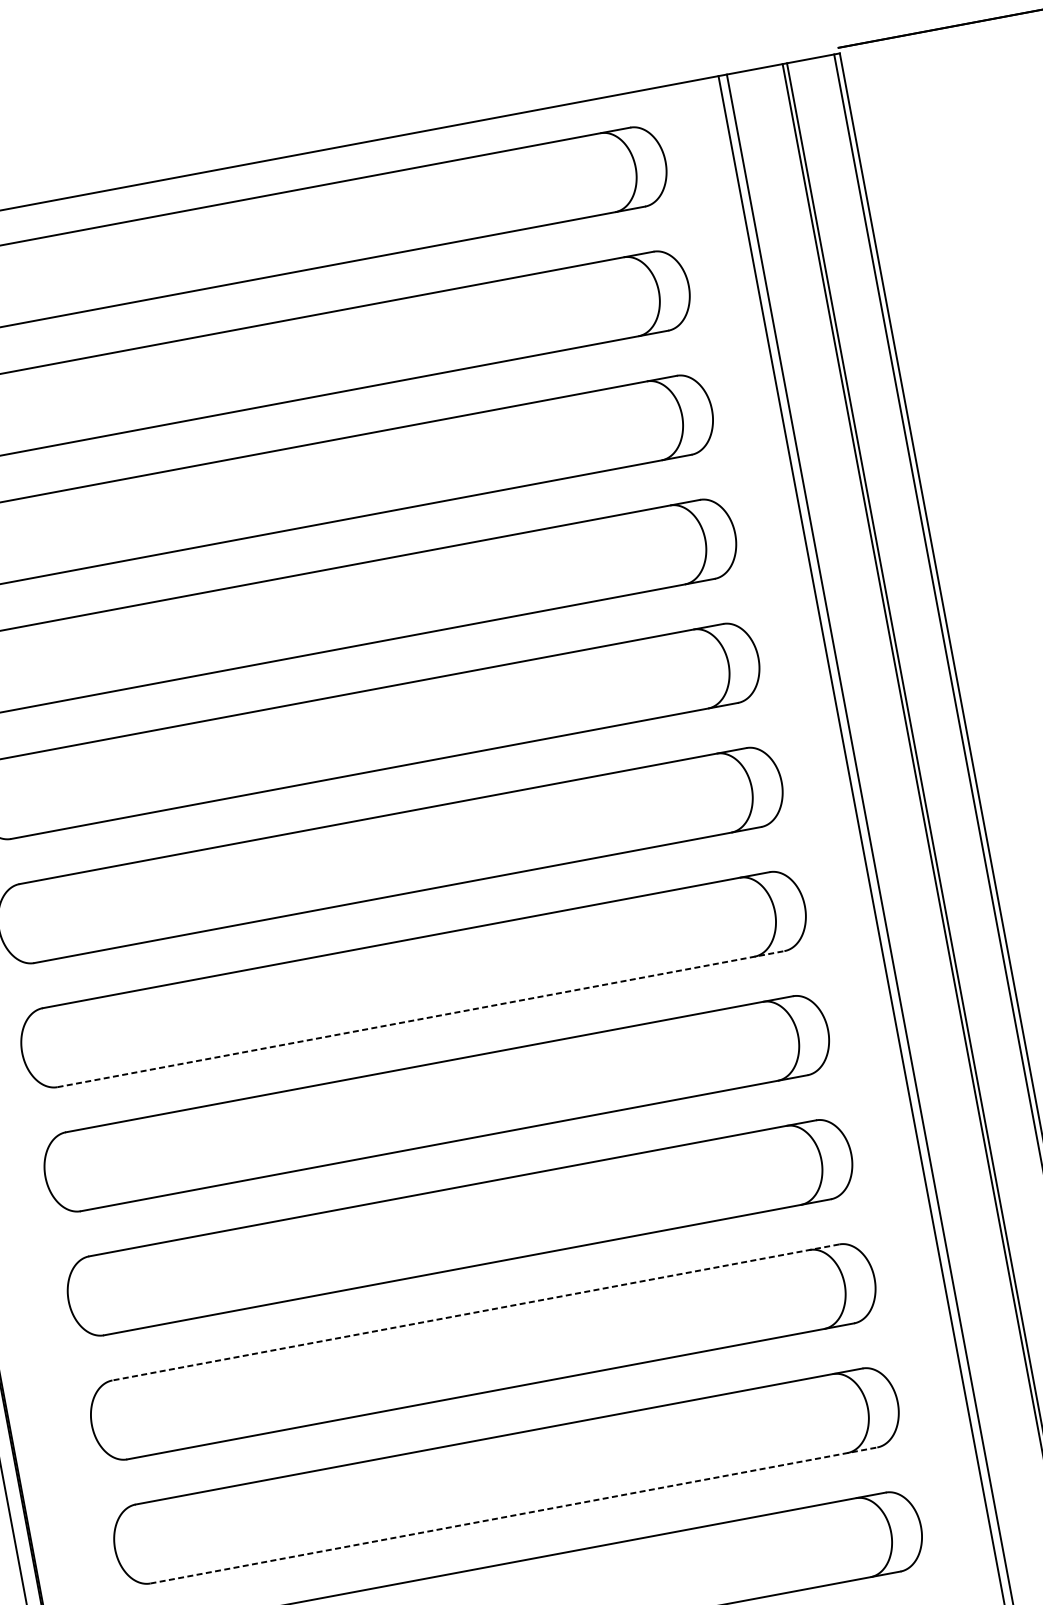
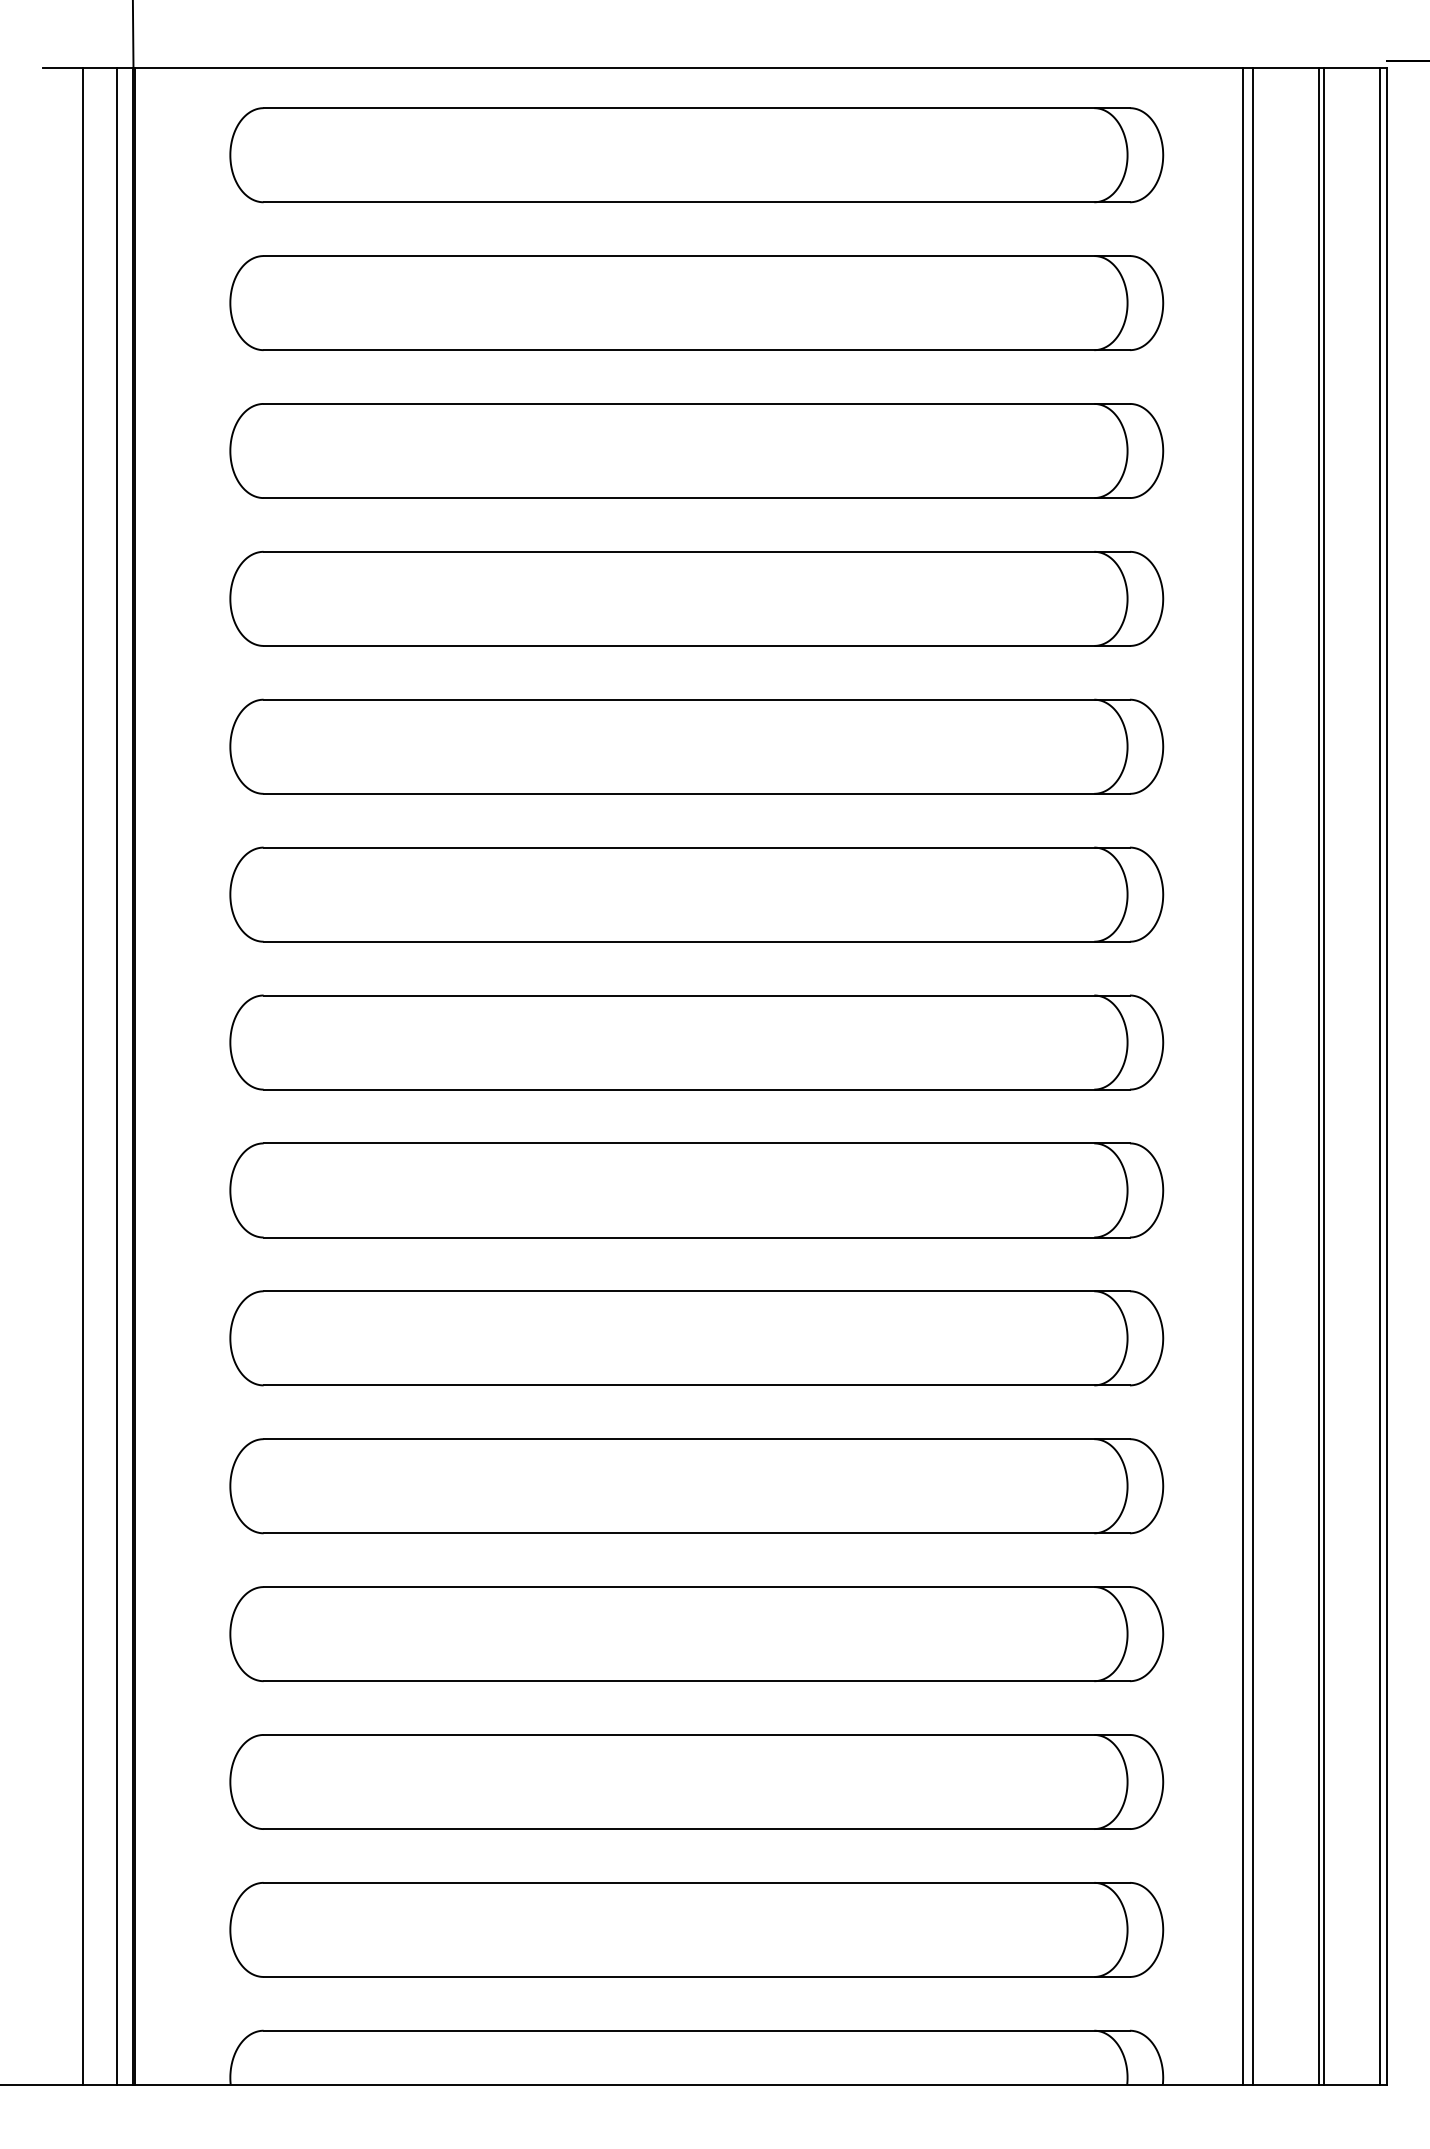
line: (421, 1018) -> (697, 1089), dashed -> solid
line: (475, 1312) -> (696, 1439), dashed -> solid
line: (514, 1515) -> (697, 1681), dashed -> solid

